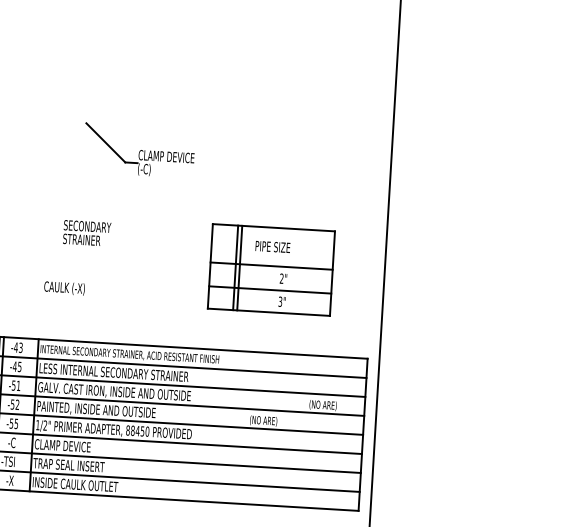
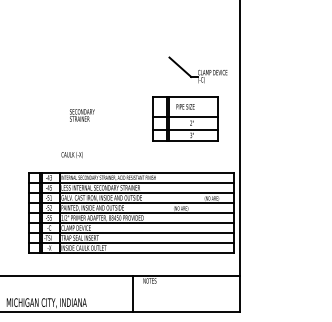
part: (138, 149) -> (197, 69), moved
part: (271, 269) -> (185, 118), moved
text: (63, 288) -> (71, 155), moved

